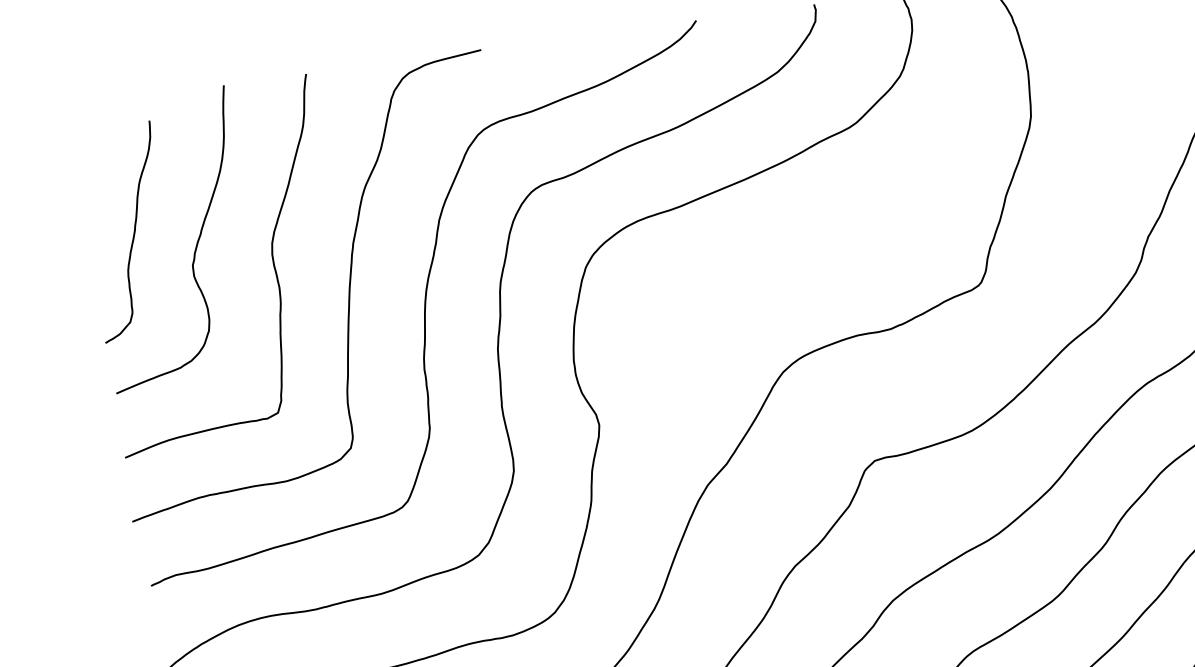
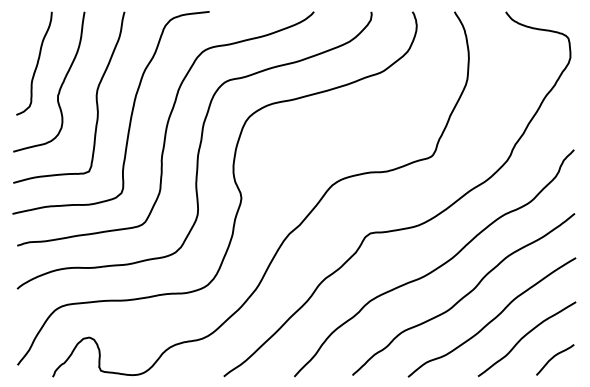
curve: (132, 231) -> (36, 63), moved

